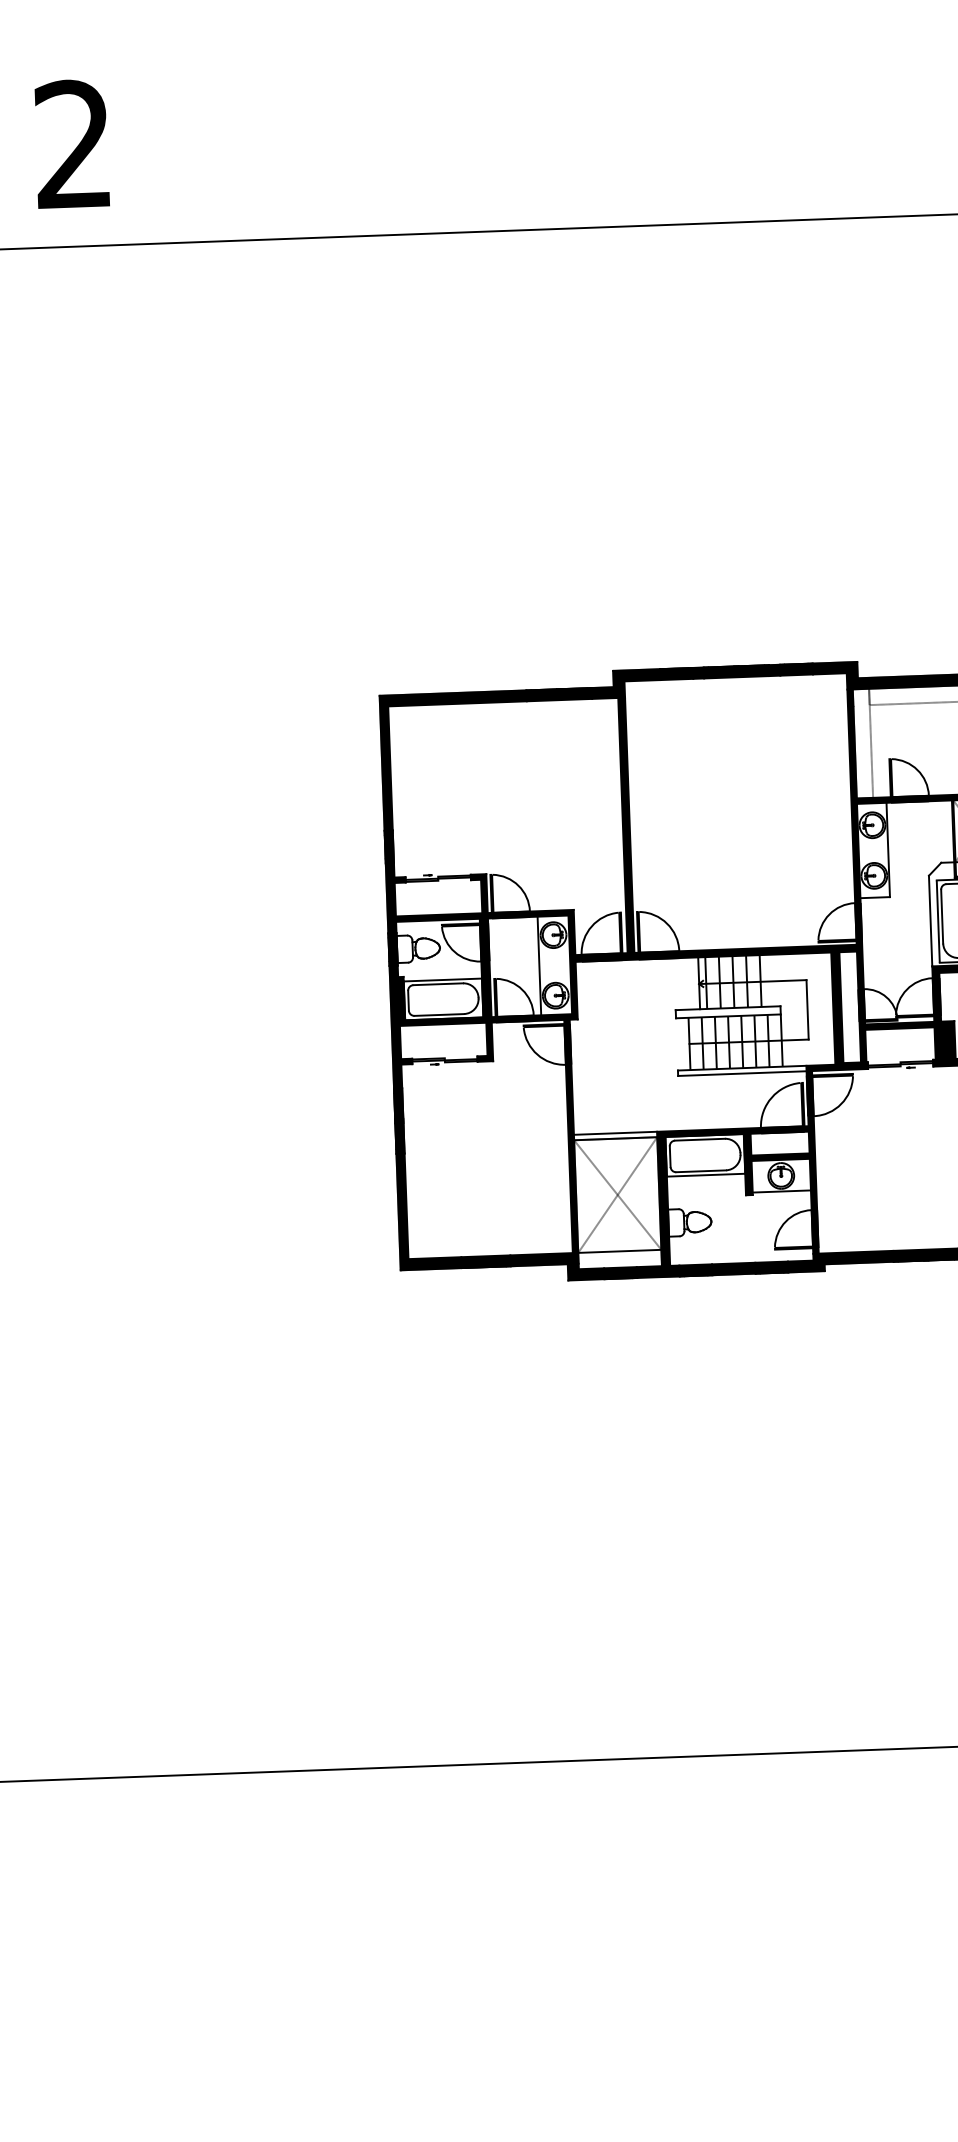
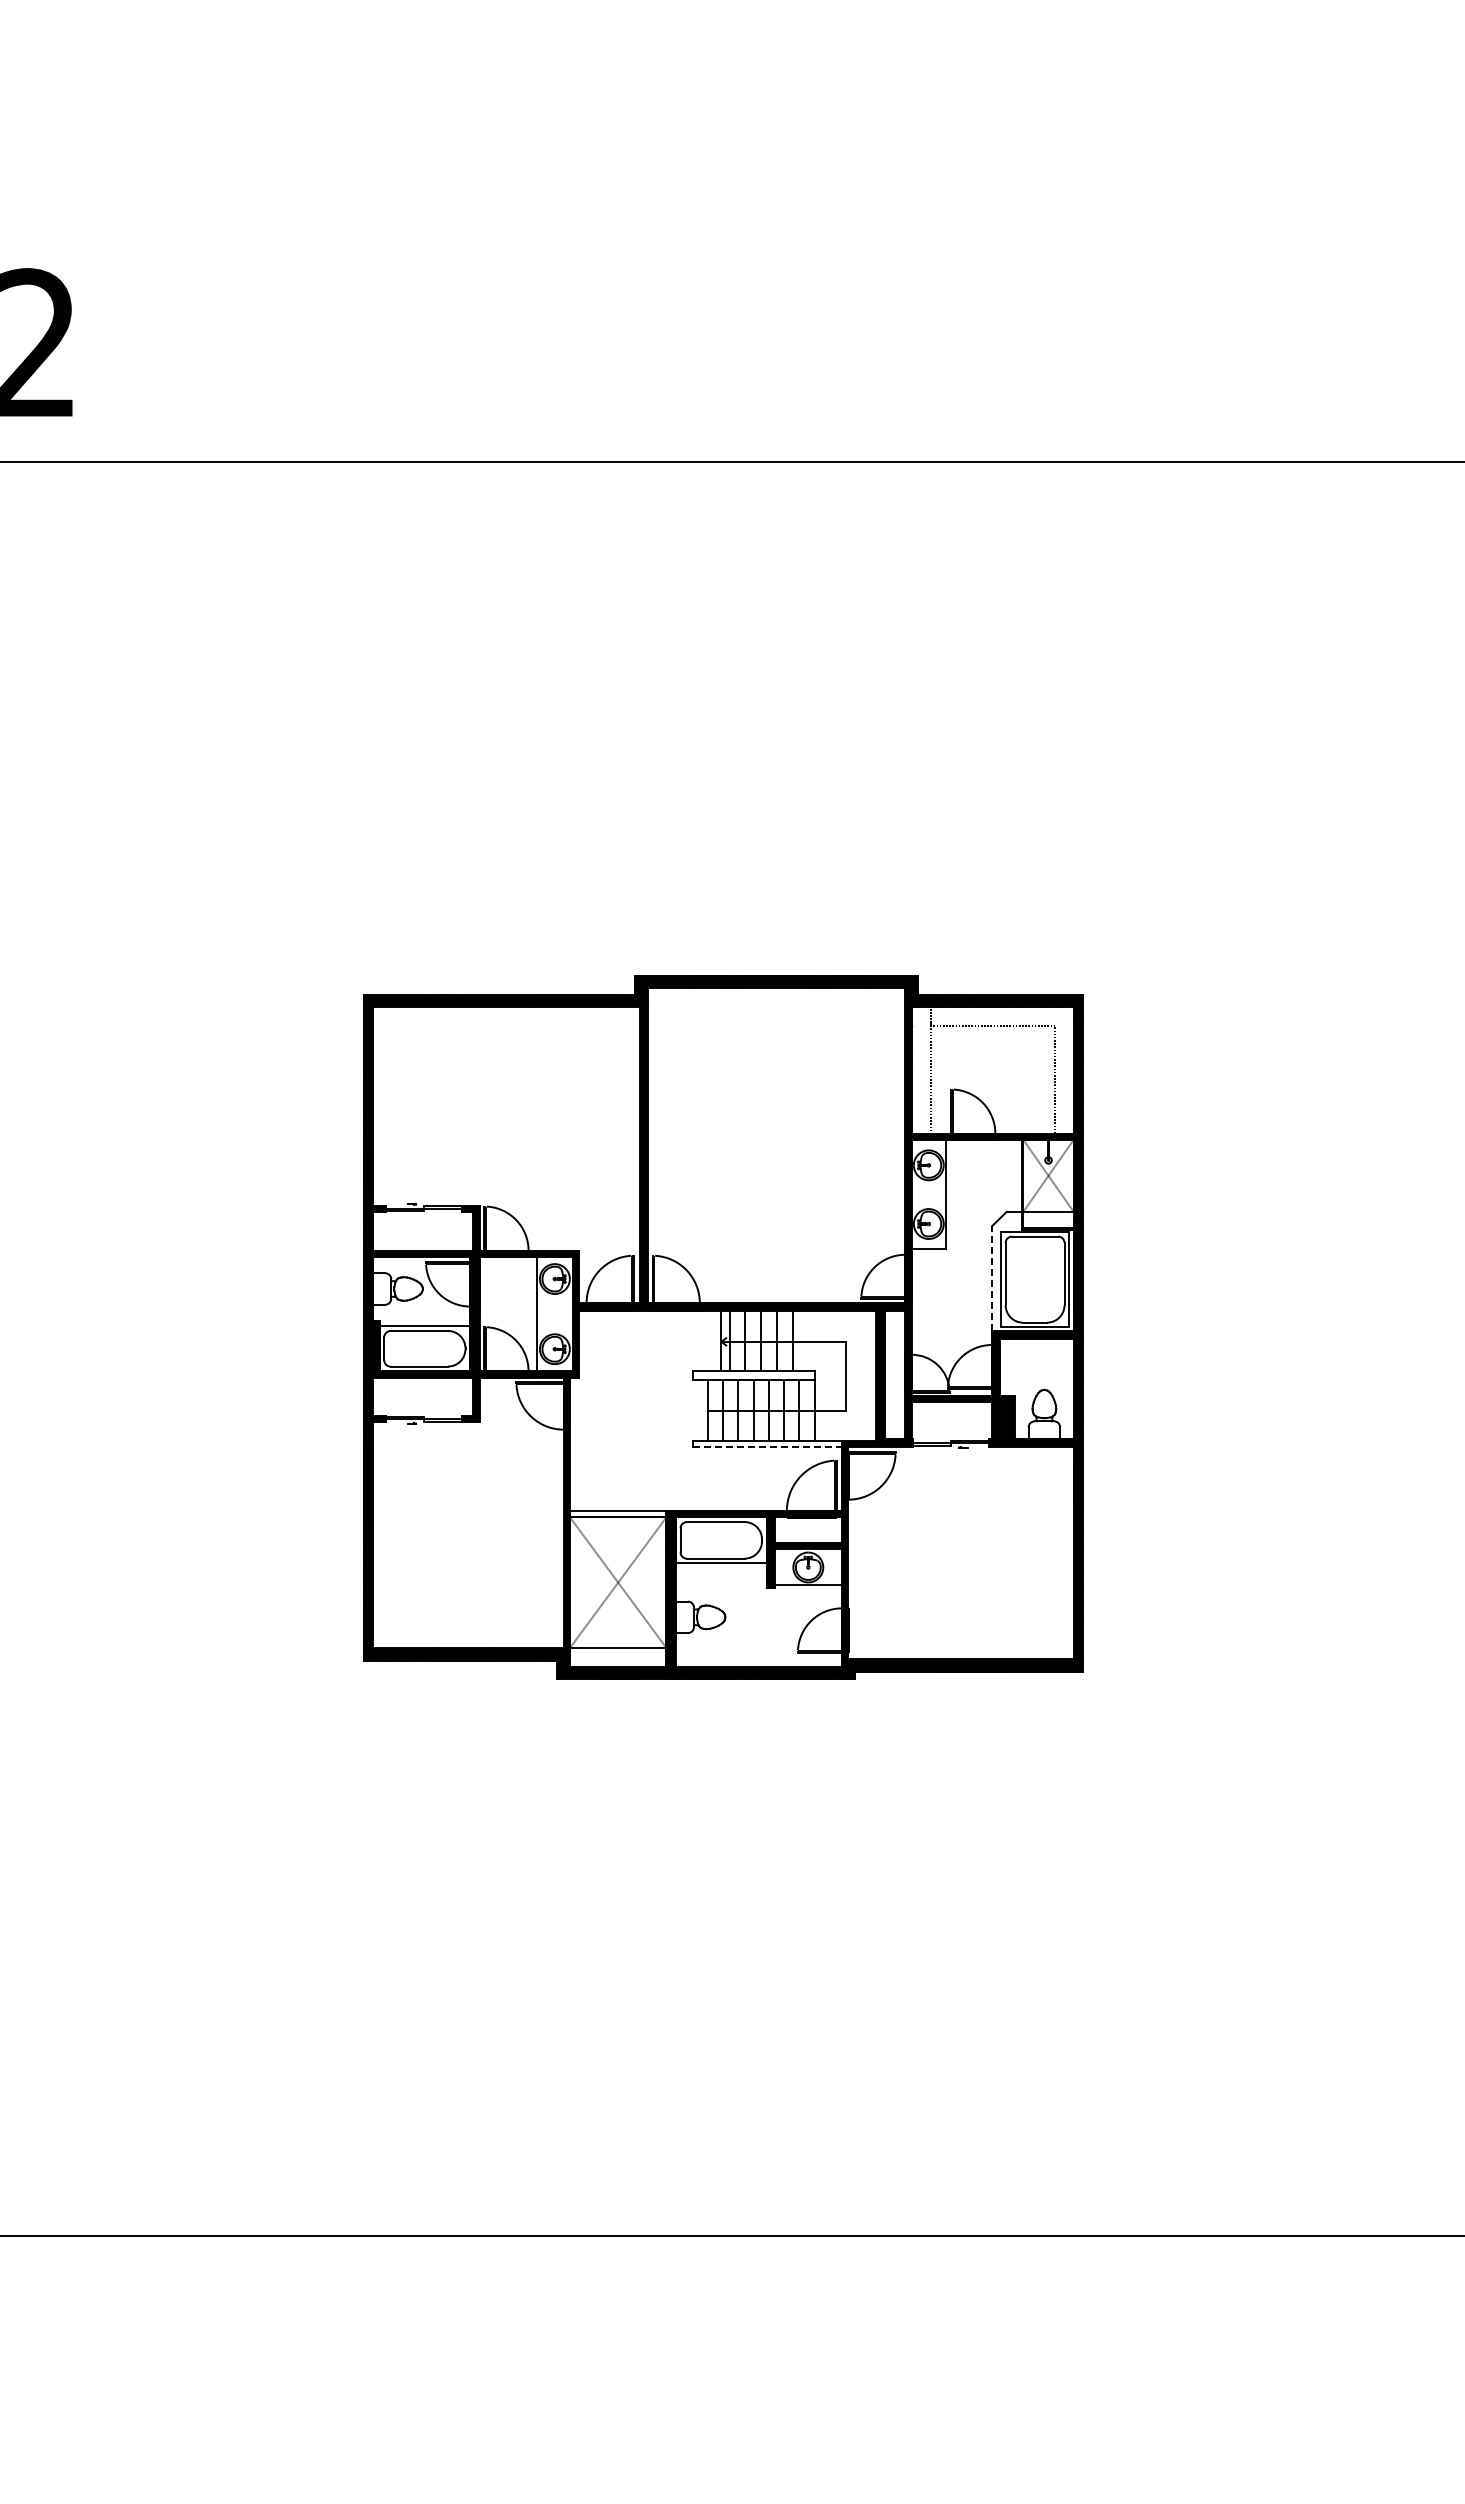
line: (930, 920) -> (992, 1278), solid -> dashed
line: (743, 1073) -> (768, 1447), solid -> dashed

